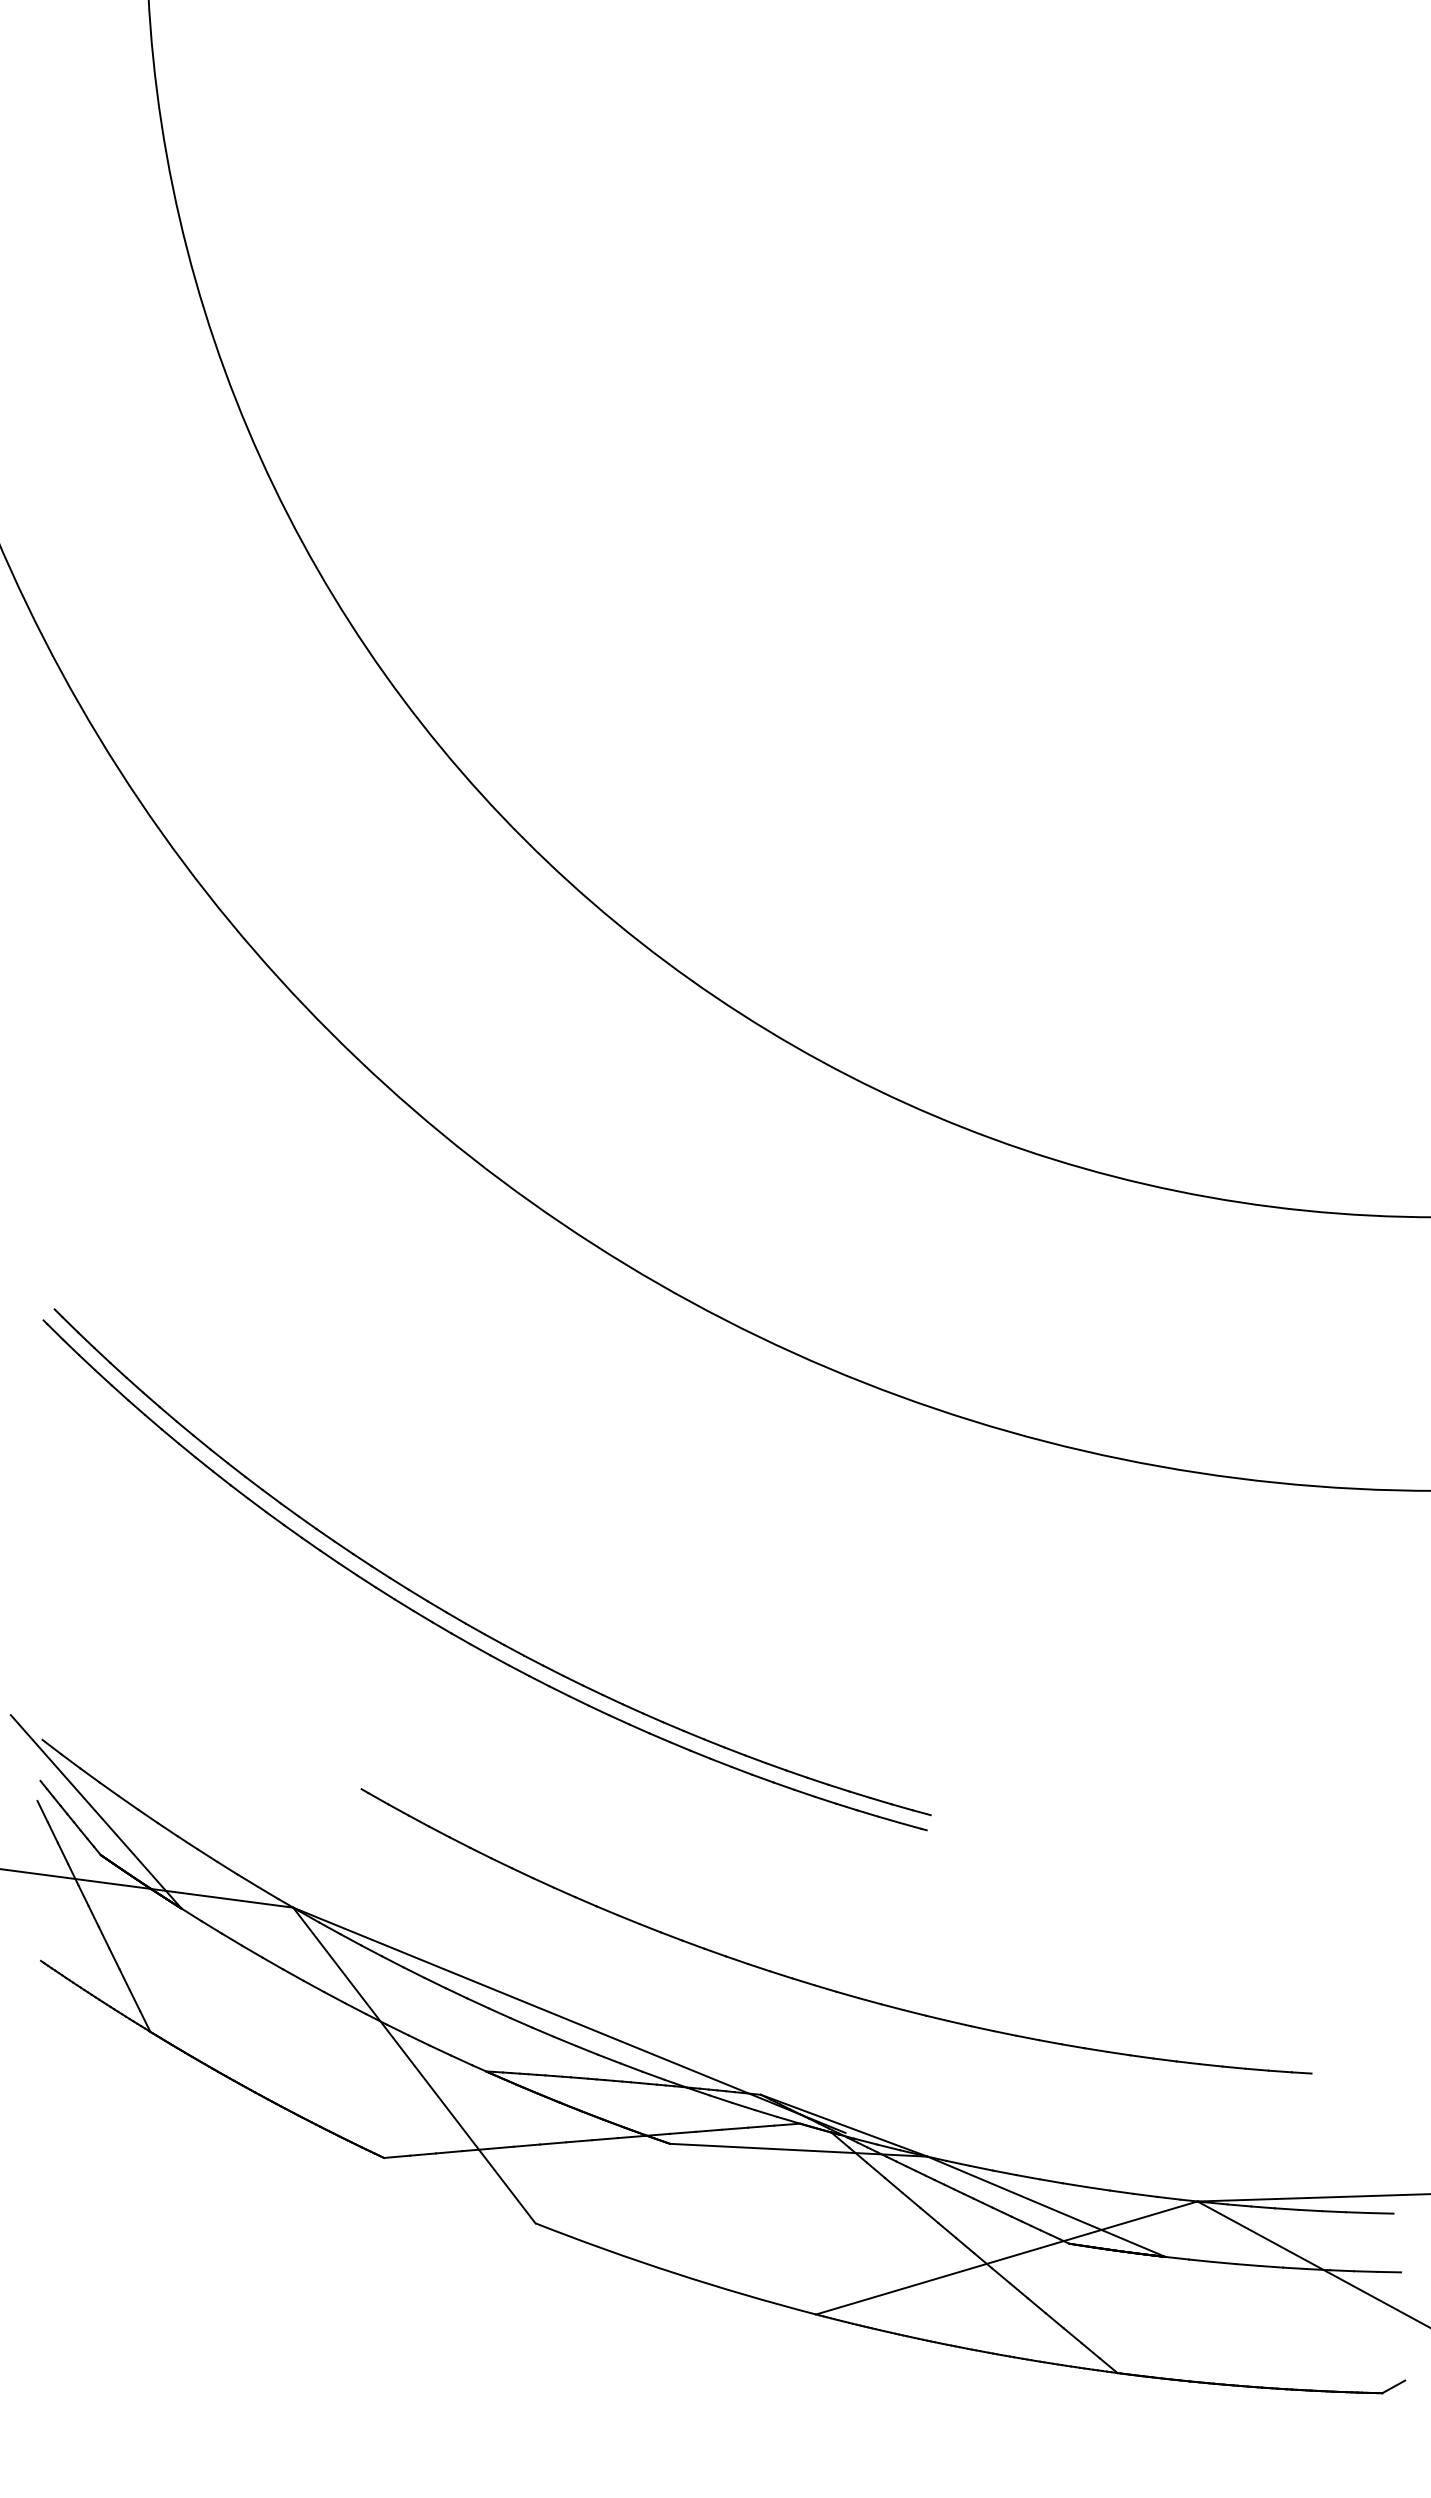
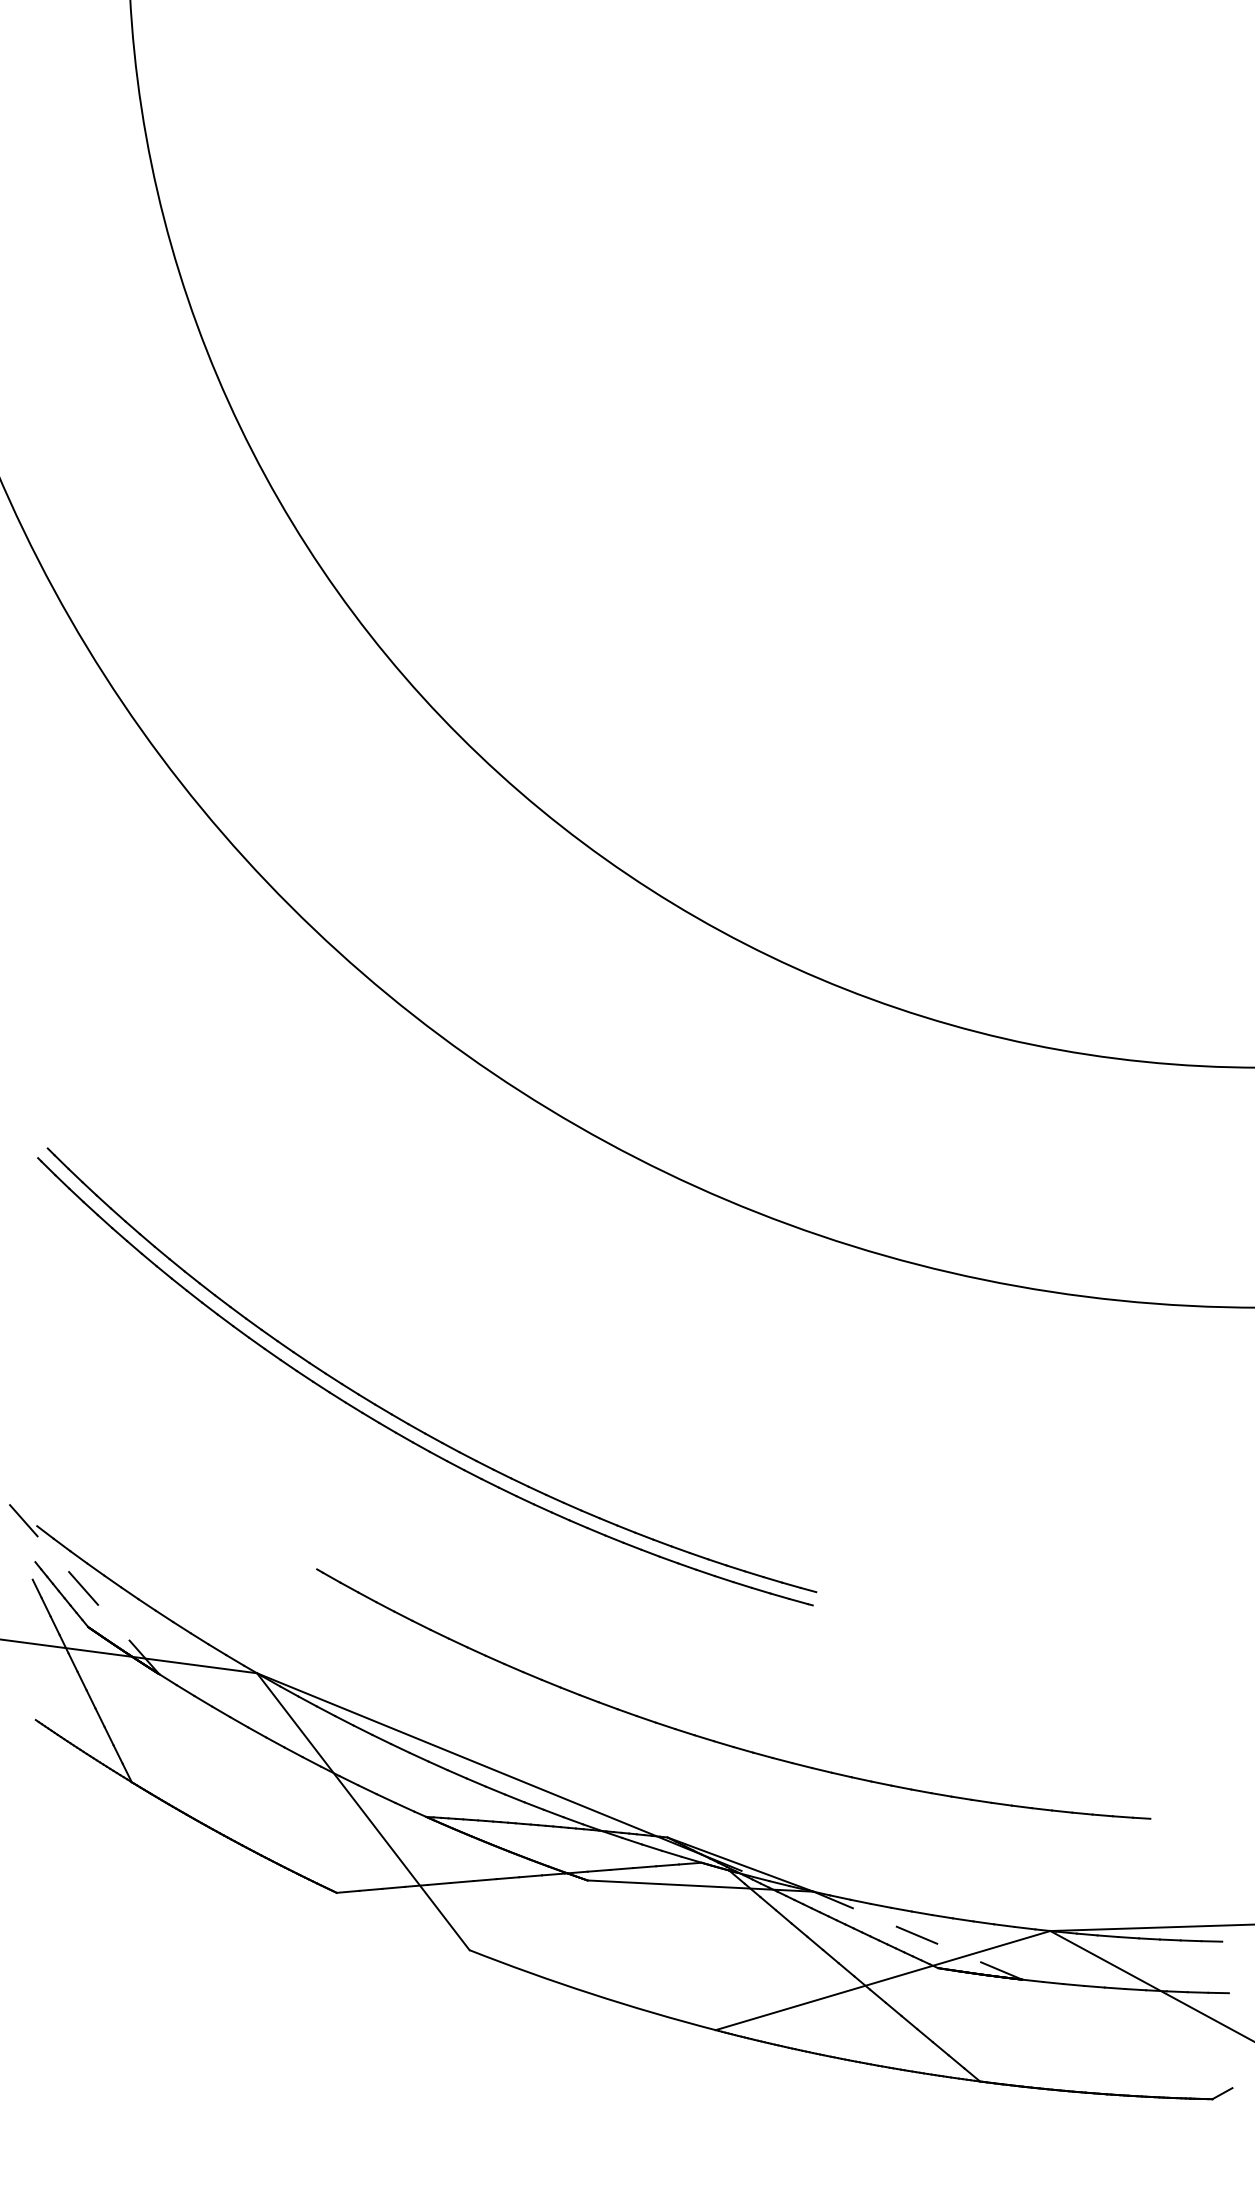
line: (95, 1811) -> (83, 1588), solid -> dashed
line: (1046, 2206) -> (917, 1935), solid -> dashed

